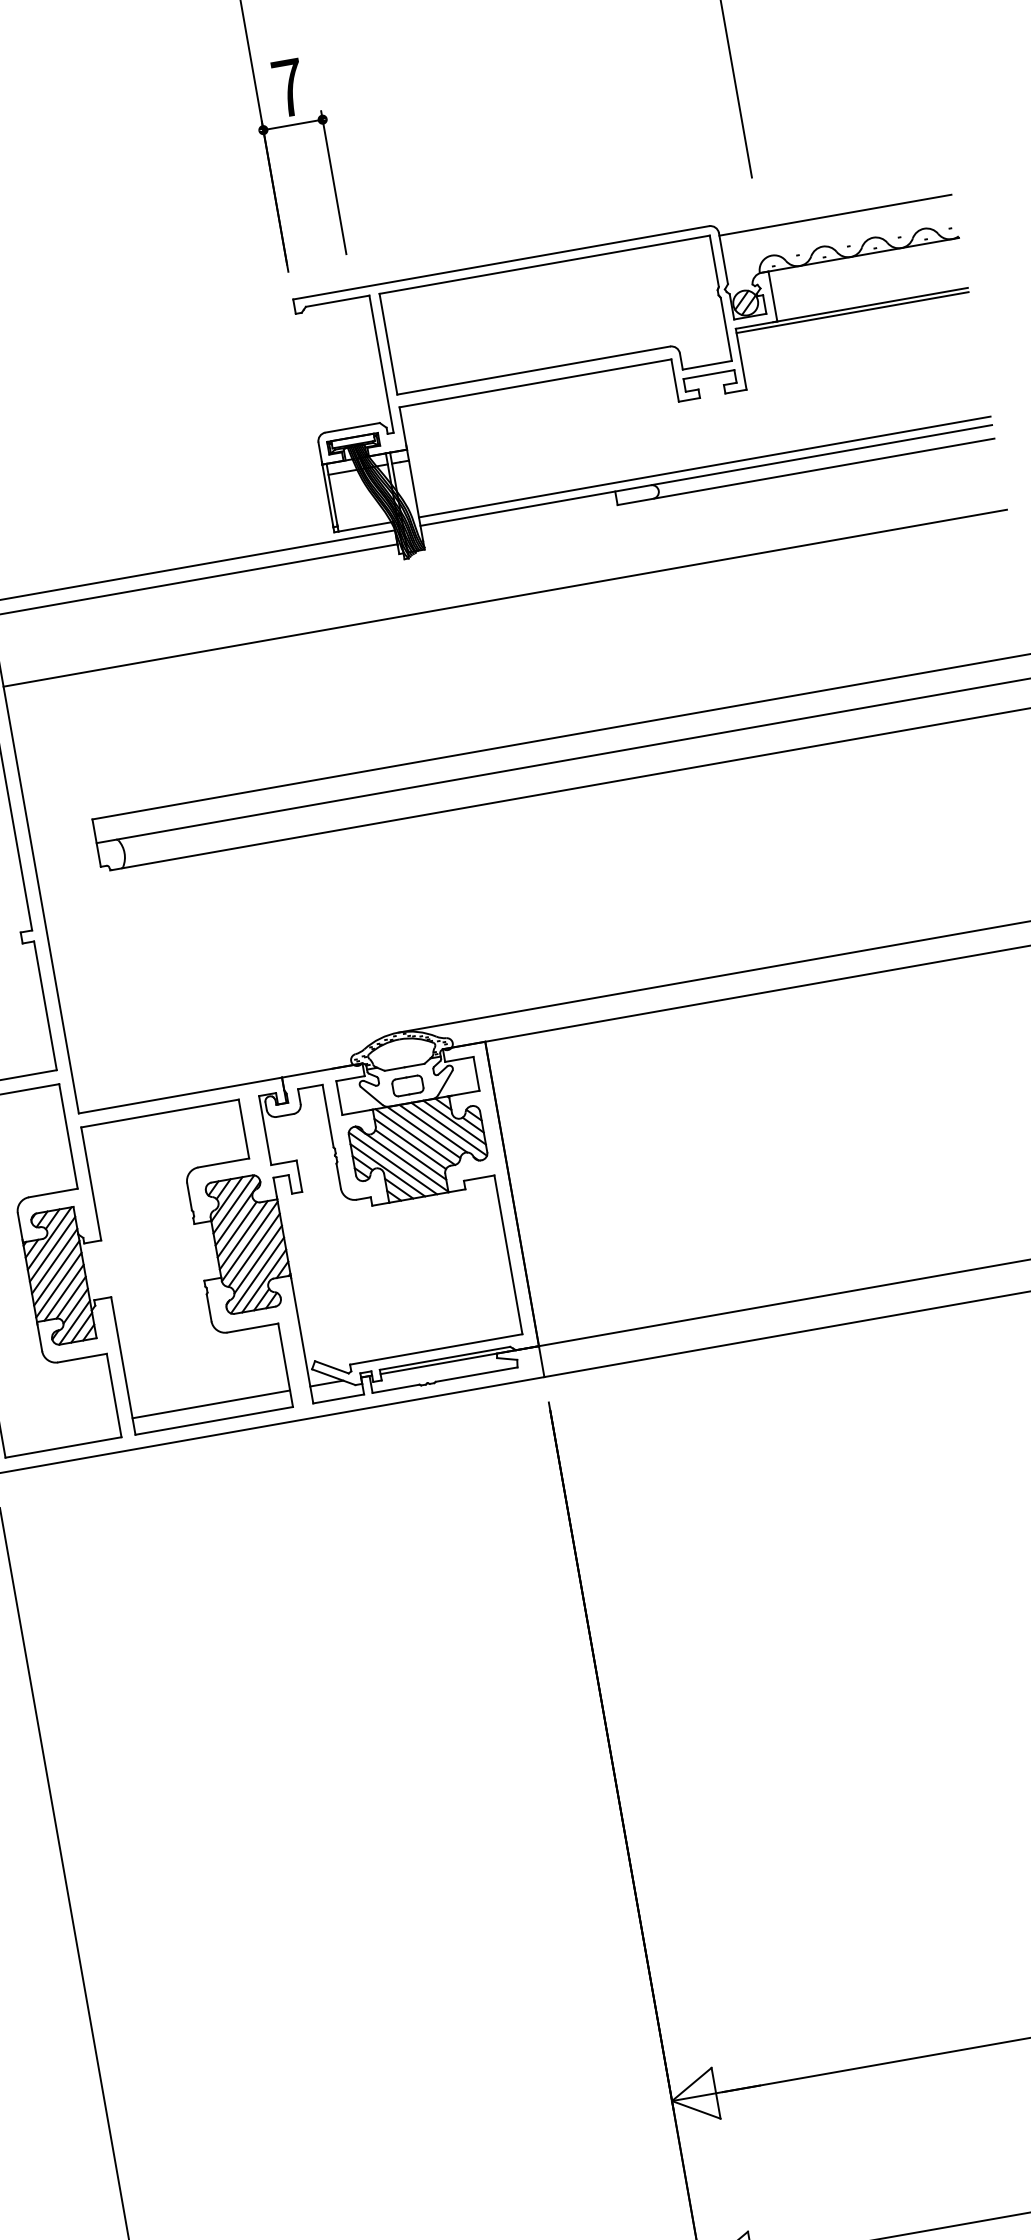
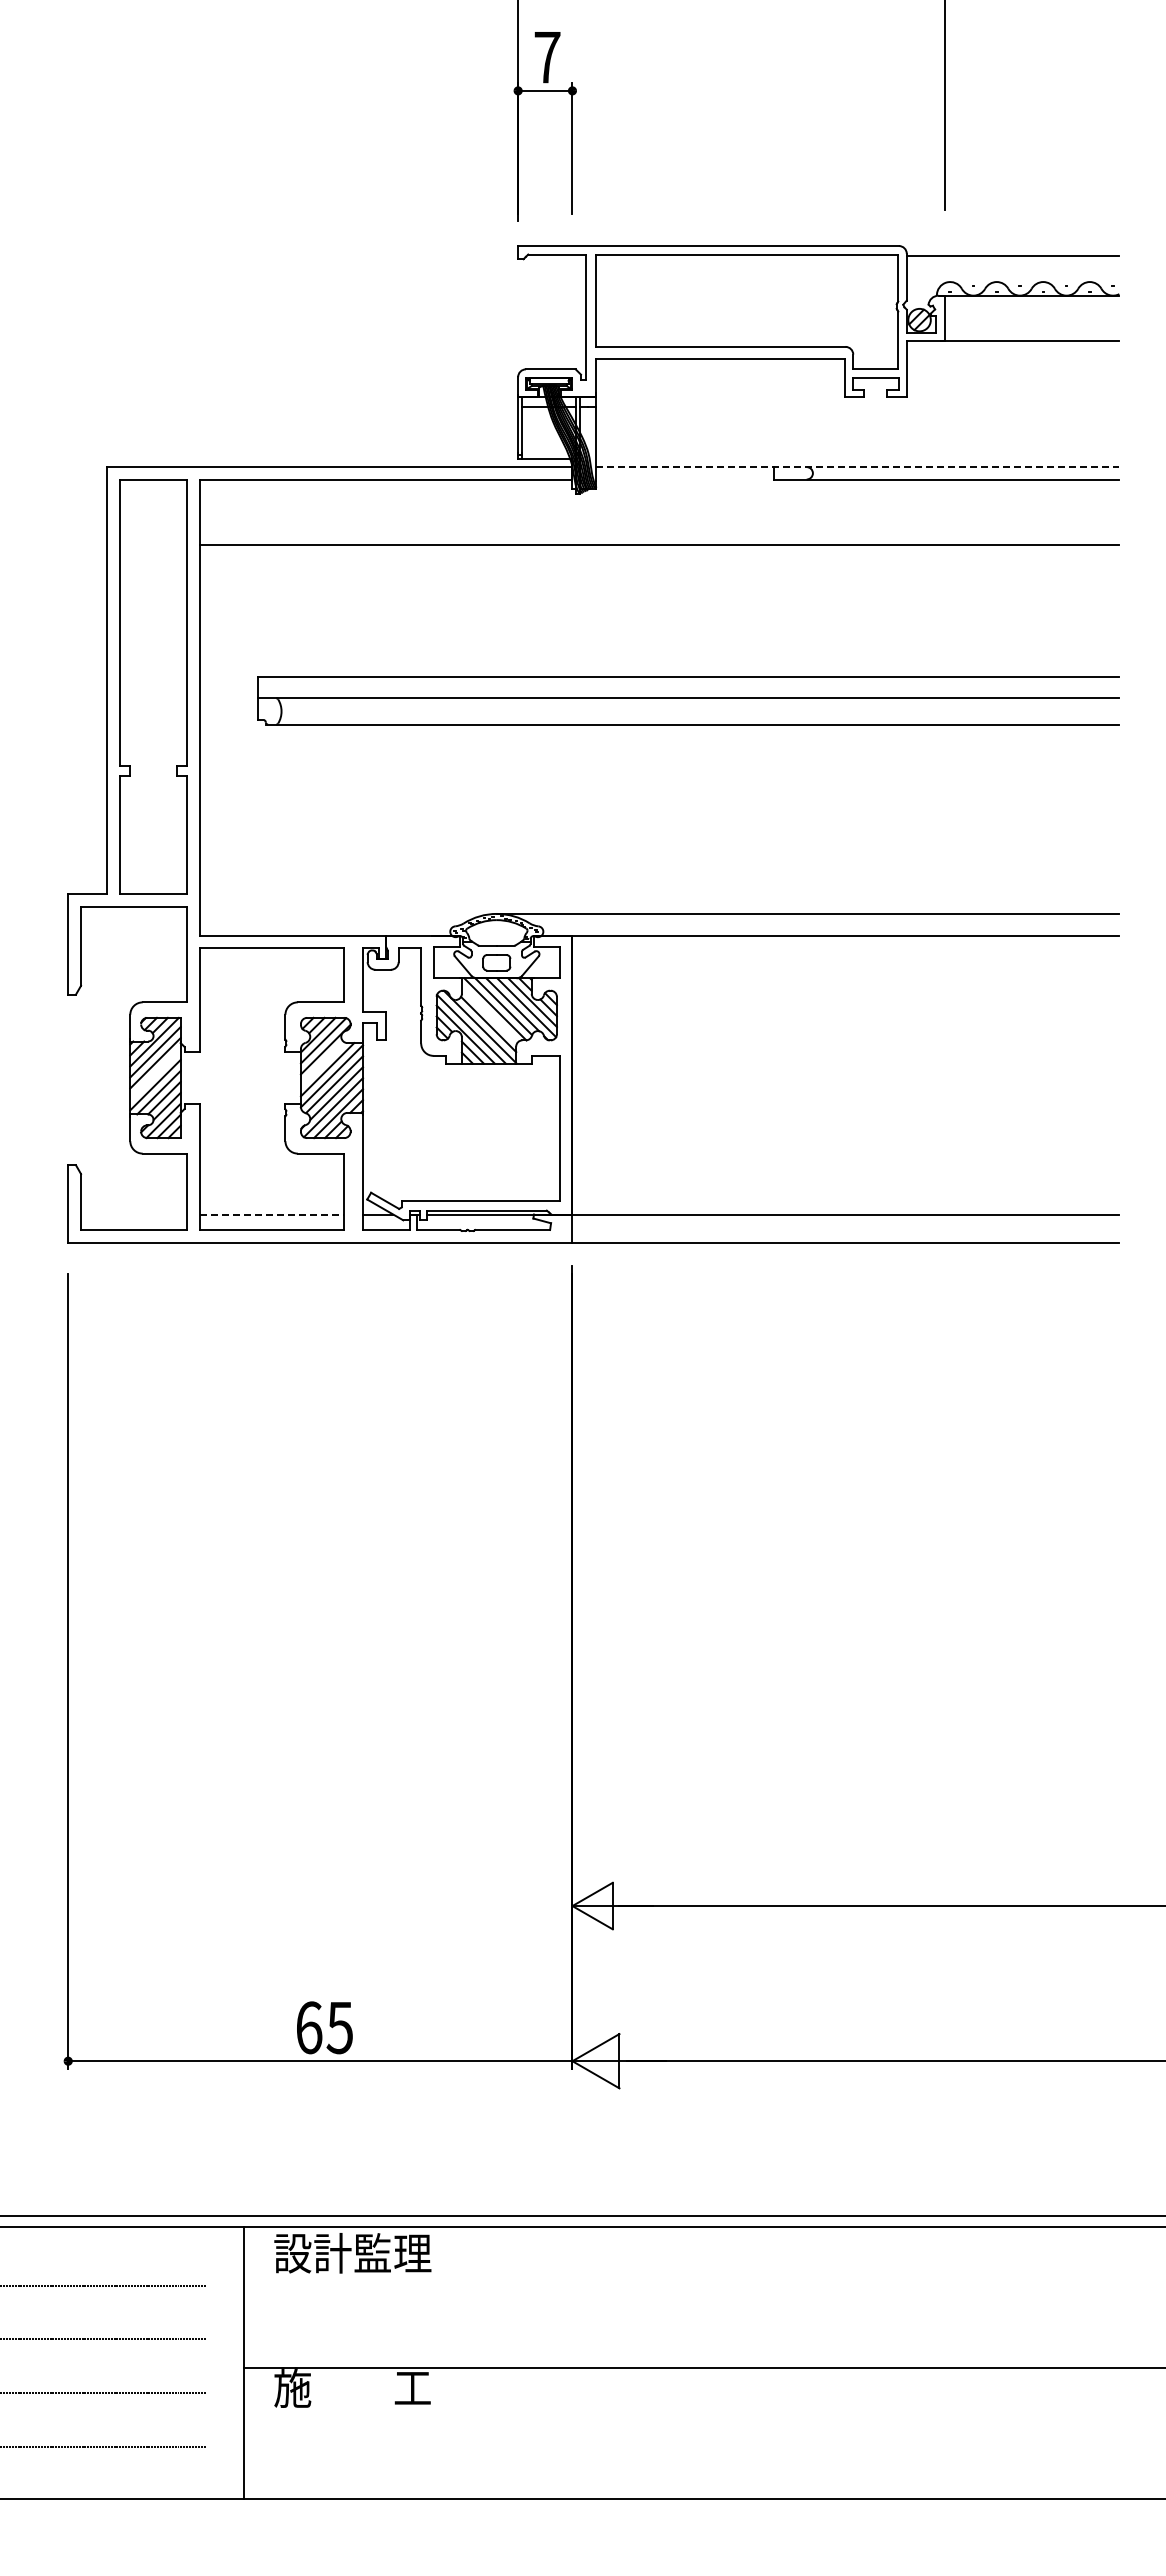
line: (852, 312) -> (1012, 345), removed
line: (704, 467) -> (857, 459), removed
line: (706, 475) -> (857, 467), solid -> dashed
line: (409, 1143) -> (489, 1014), removed
line: (237, 1229) -> (322, 1063), removed
line: (56, 1272) -> (155, 1073), removed
line: (211, 1403) -> (272, 1214), solid -> dashed

